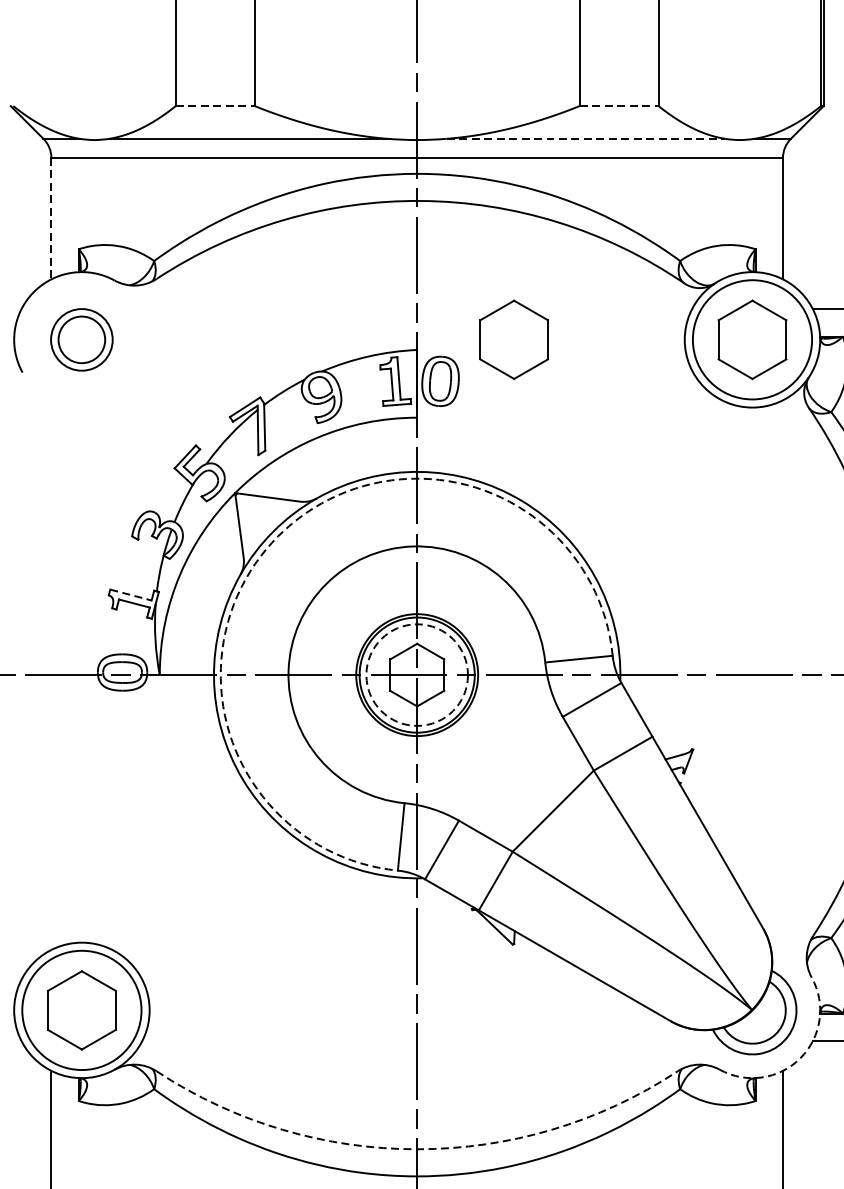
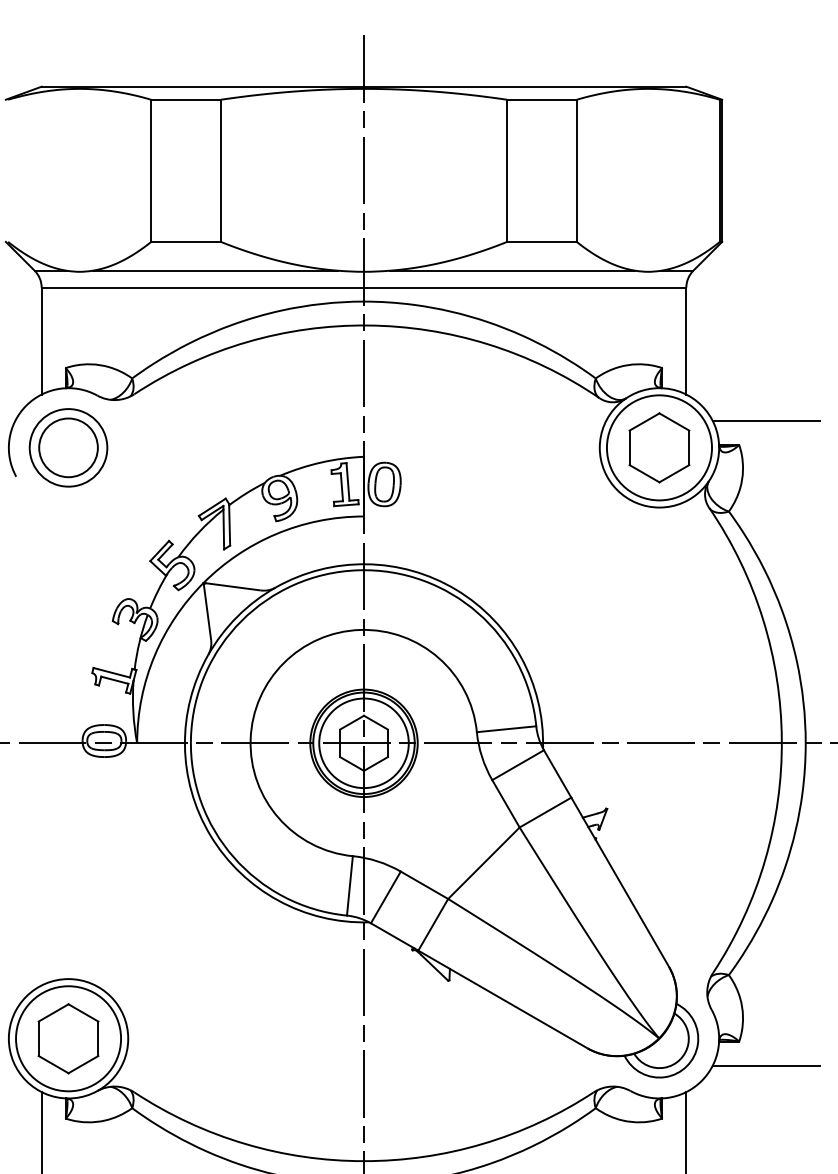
line: (215, 105) -> (186, 241), dashed -> solid
line: (618, 105) -> (541, 241), dashed -> solid
line: (585, 138) -> (512, 270), dashed -> solid
line: (51, 219) -> (41, 341), dashed -> solid
part: (81, 339) -> (68, 447), size x1.43
part: (514, 339) -> (449, 447), removed
arc: (278, 535) -> (241, 620), dashed -> solid
line: (130, 594) -> (111, 672), dashed -> solid
circle: (416, 675) -> (363, 743), dashed -> solid
arc: (800, 1058) -> (701, 1081), dashed -> solid
arc: (417, 1149) -> (364, 1161), dashed -> solid

